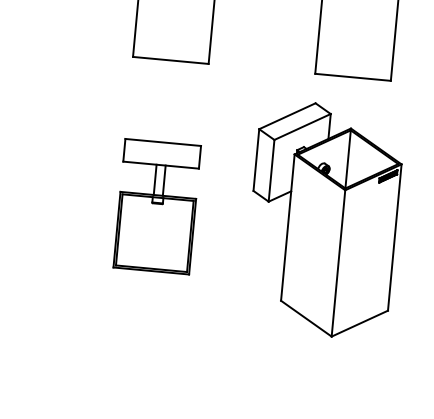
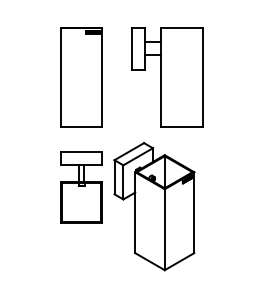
part: (157, 206) -> (81, 187), moved
part: (323, 219) -> (154, 206), moved

